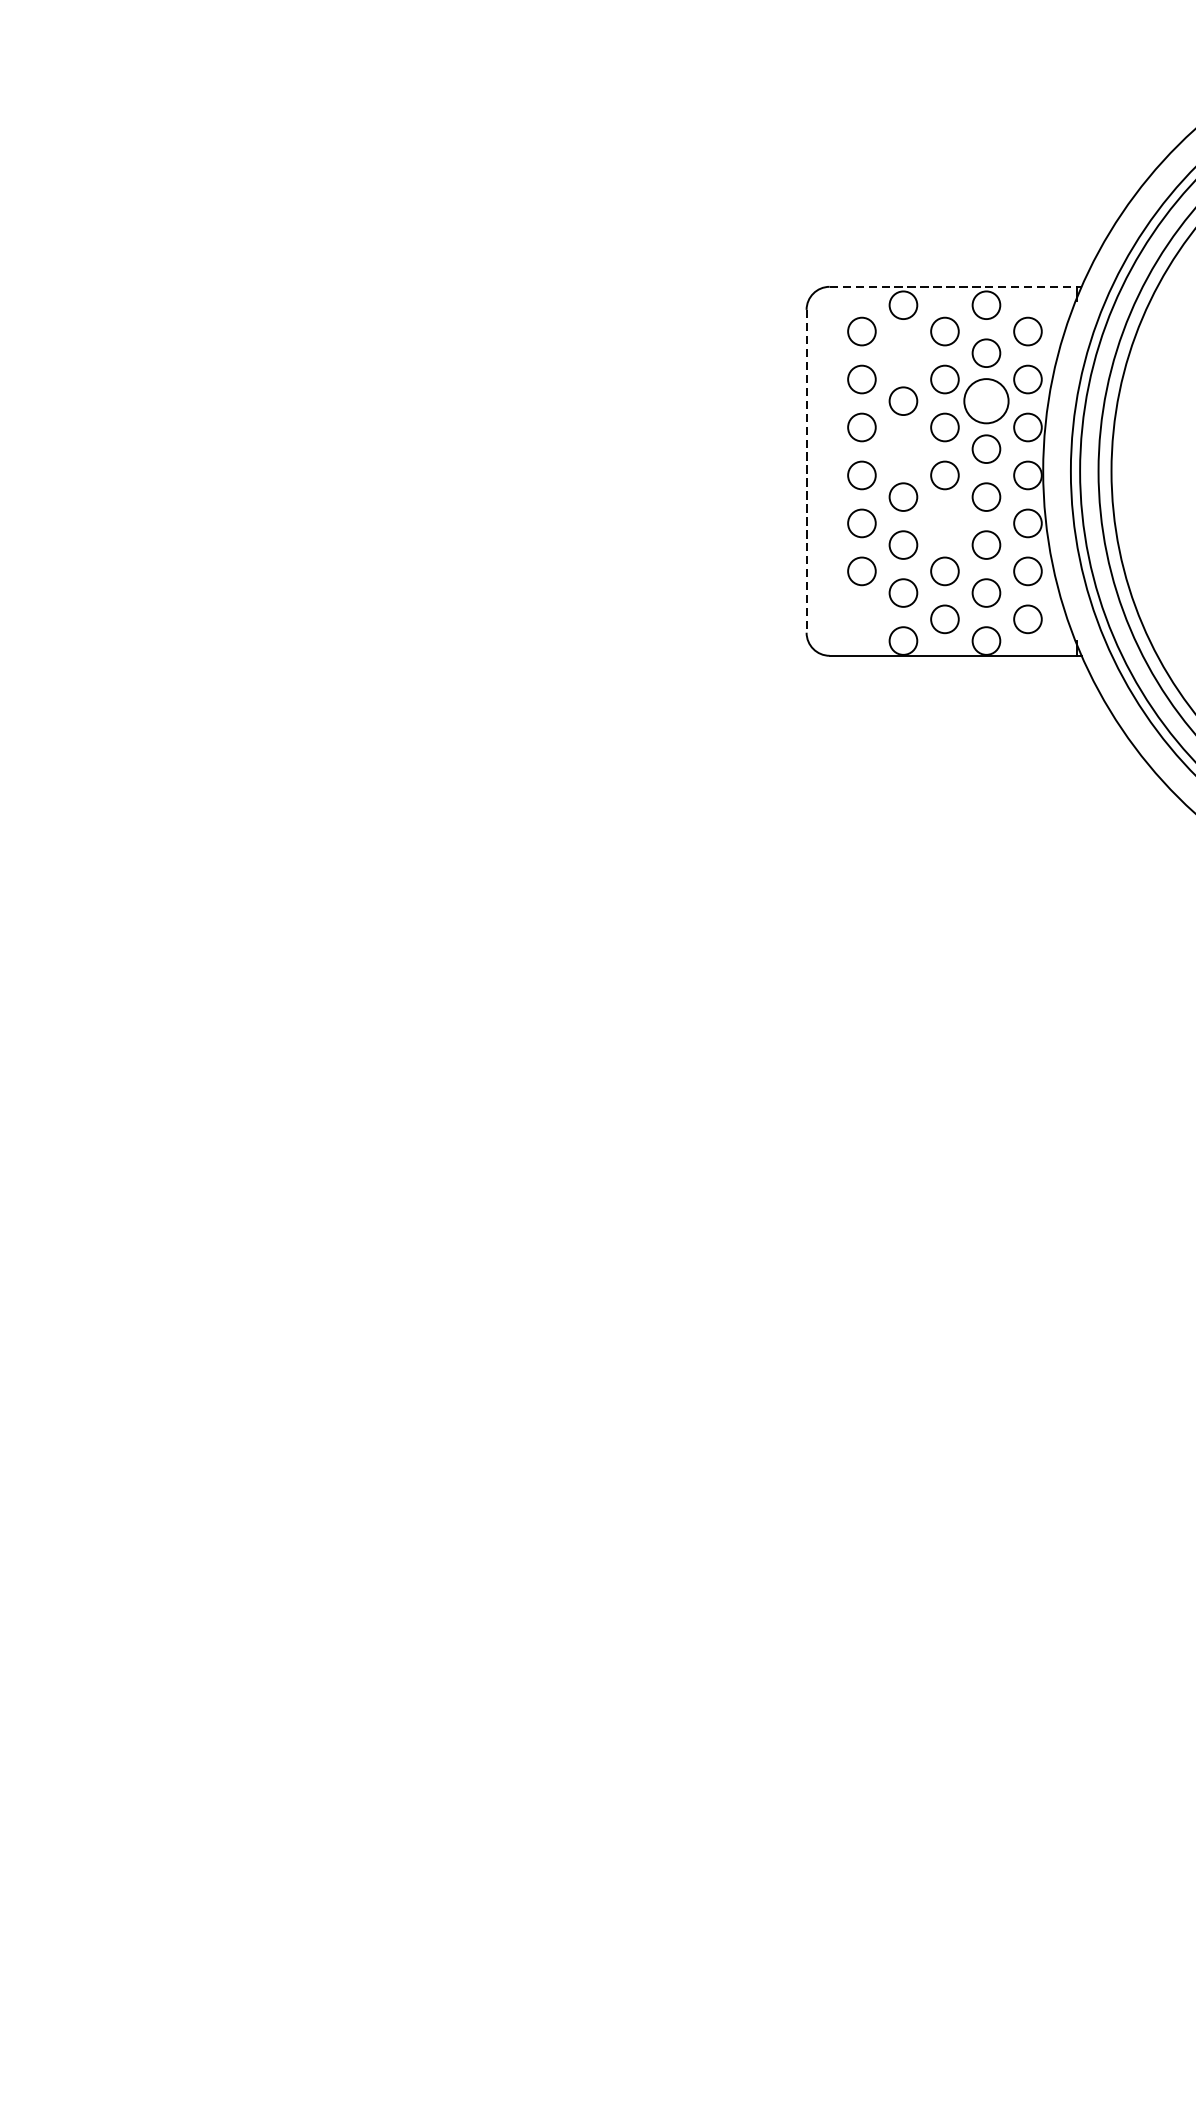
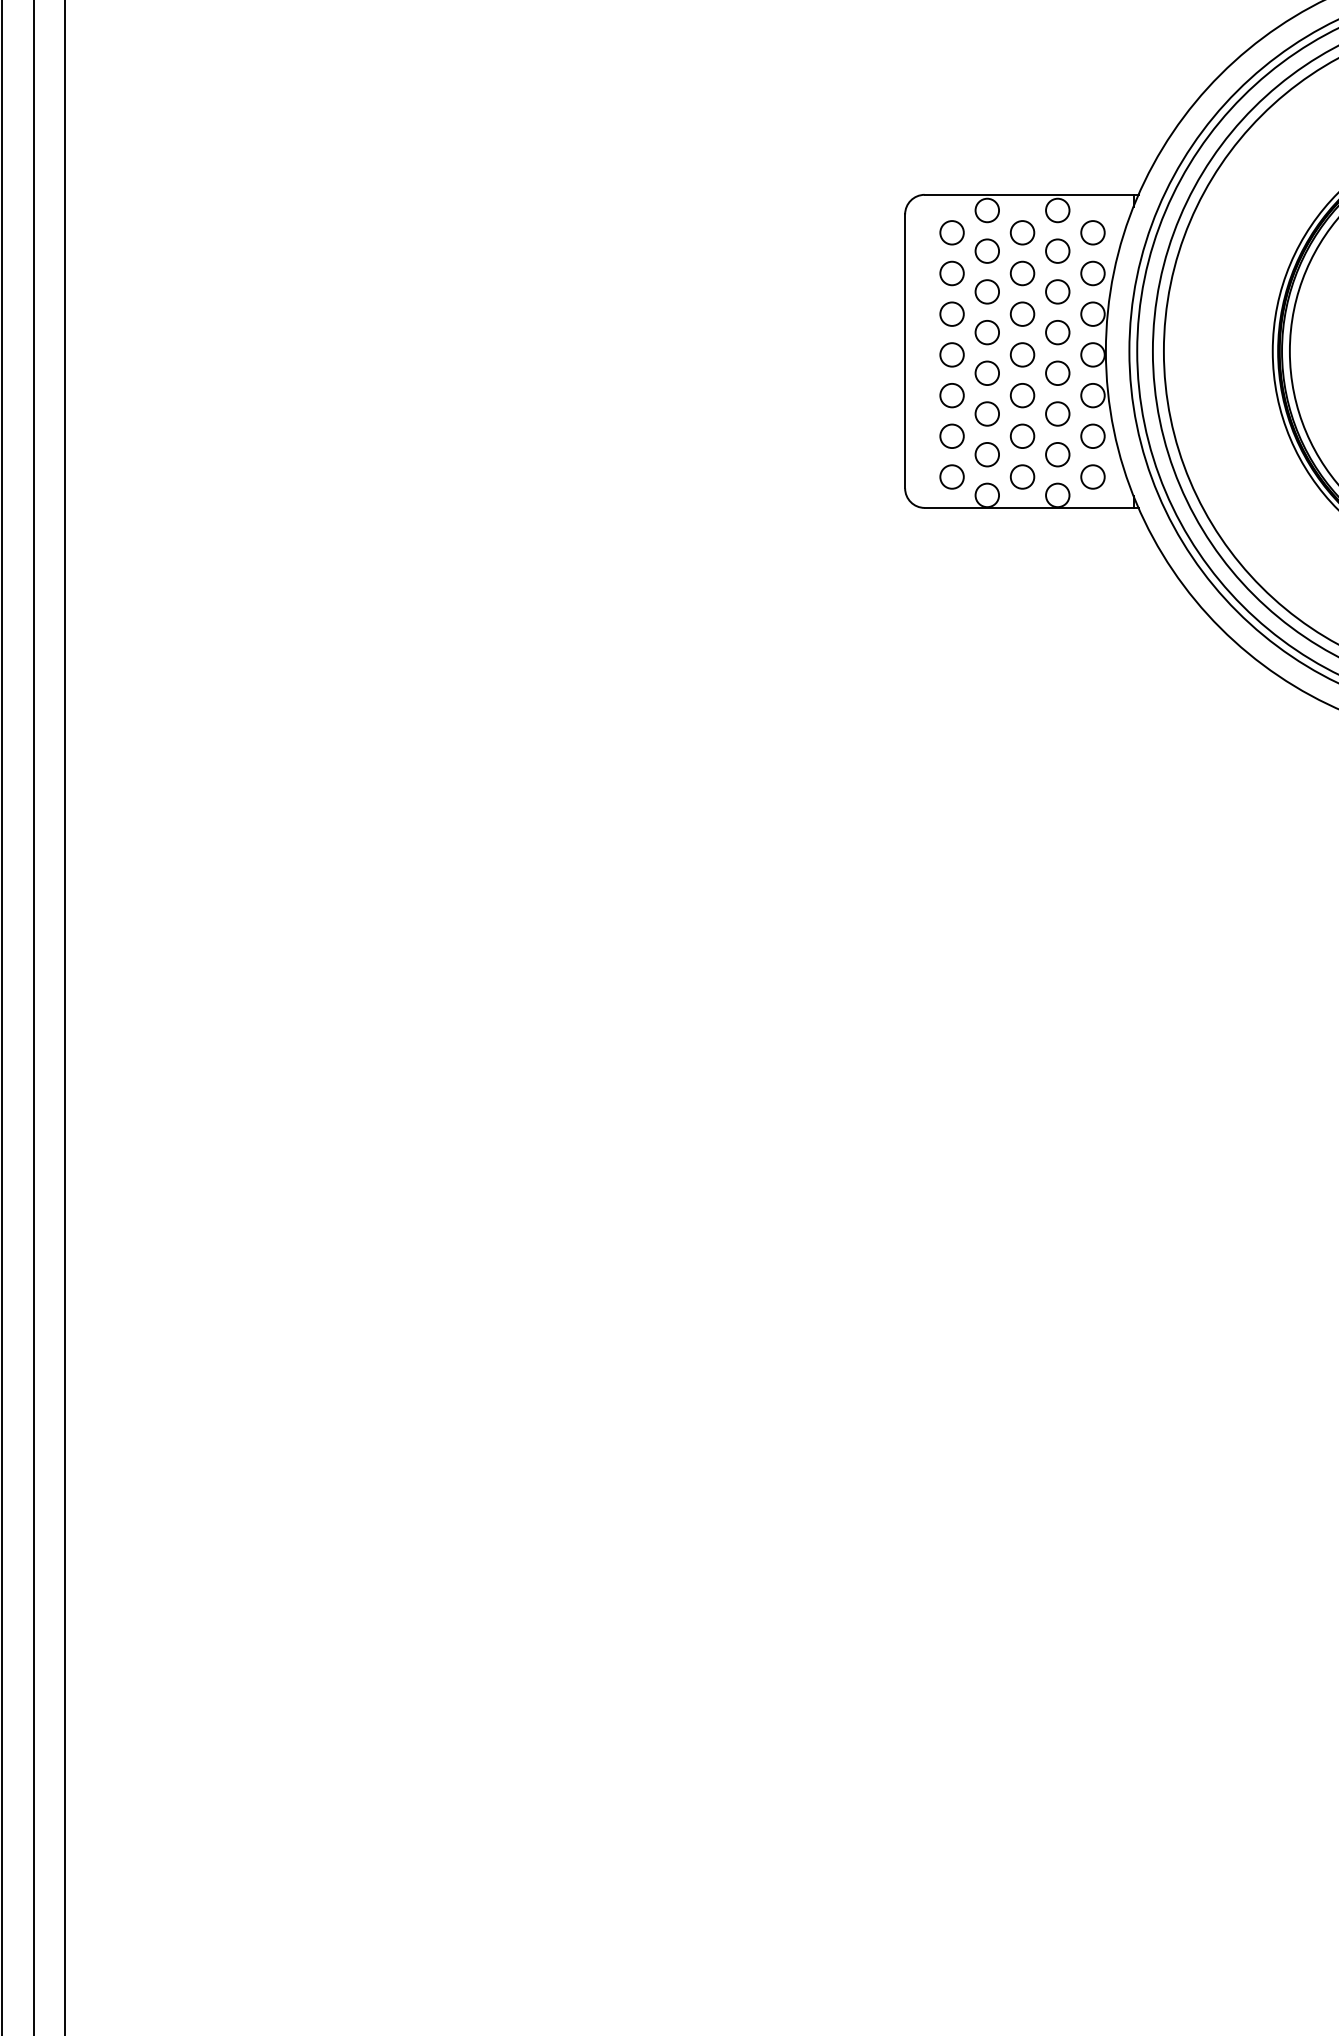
line: (955, 286) -> (1031, 194), dashed -> solid
circle: (902, 352) -> (986, 250), added
circle: (986, 400) -> (1057, 291), size x0.62
circle: (902, 449) -> (986, 332), added
line: (807, 471) -> (905, 351), dashed -> solid
circle: (944, 523) -> (1022, 395), added
circle: (861, 618) -> (951, 476), added

